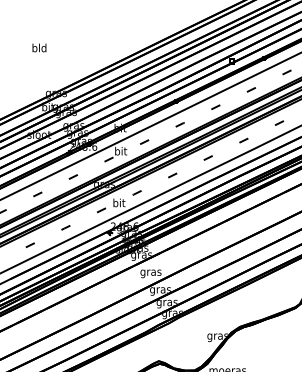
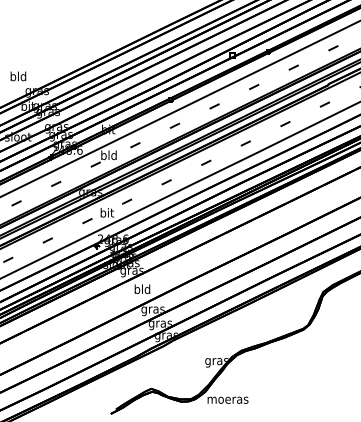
text: (39, 48) -> (18, 76), moved
text: (120, 151) -> (108, 155), bit -> bld
text: (150, 272) -> (142, 290), gras -> bld

